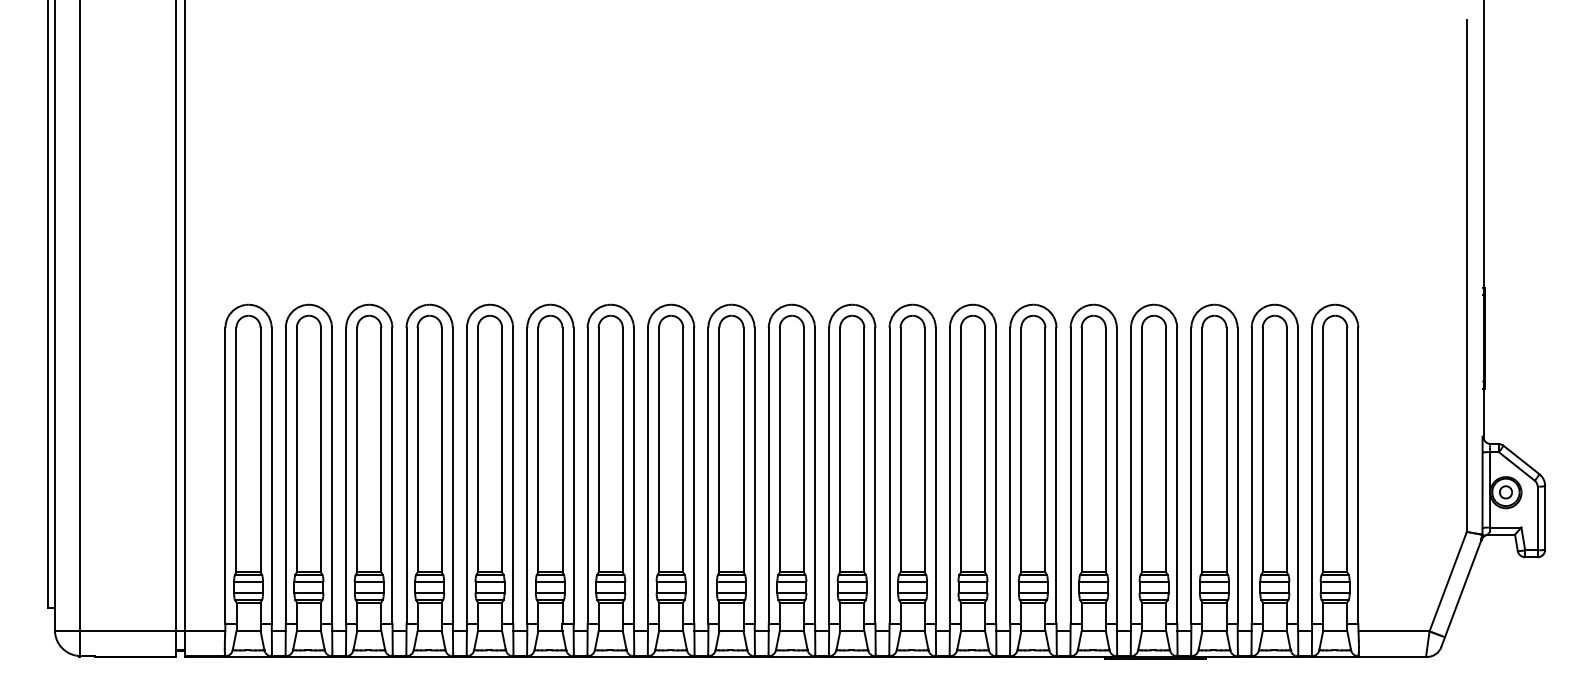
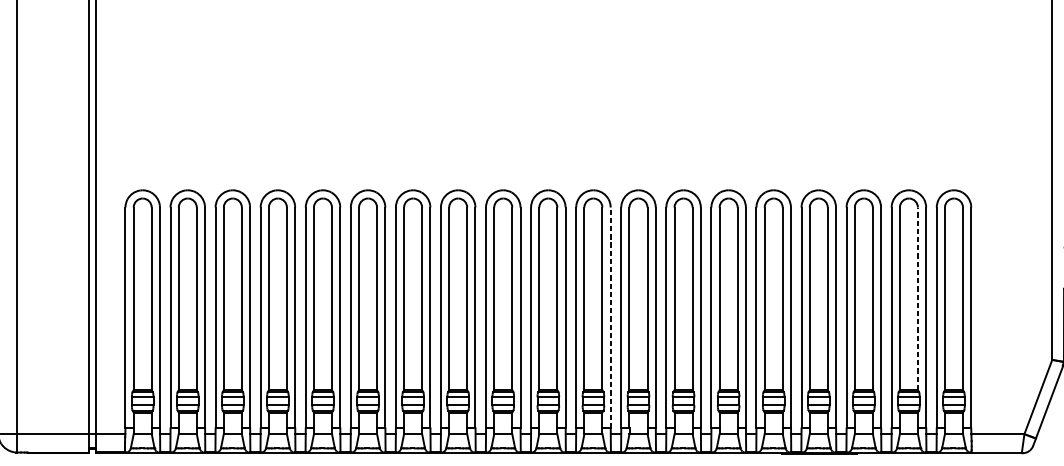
line: (1286, 449) -> (917, 298), solid -> dashed
line: (875, 475) -> (610, 317), solid -> dashed

